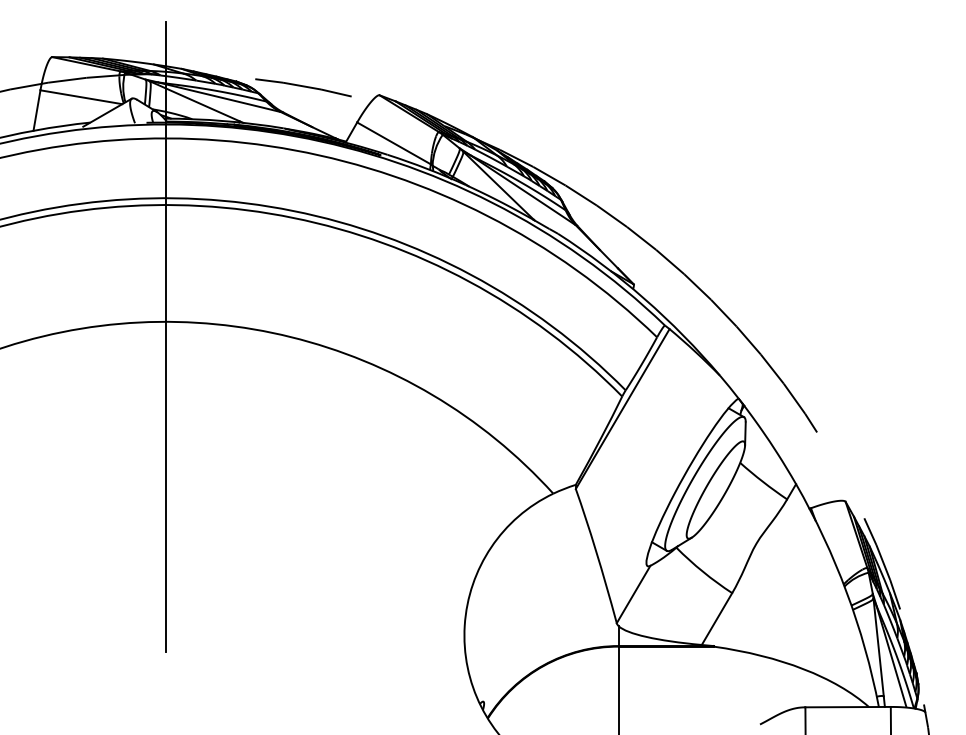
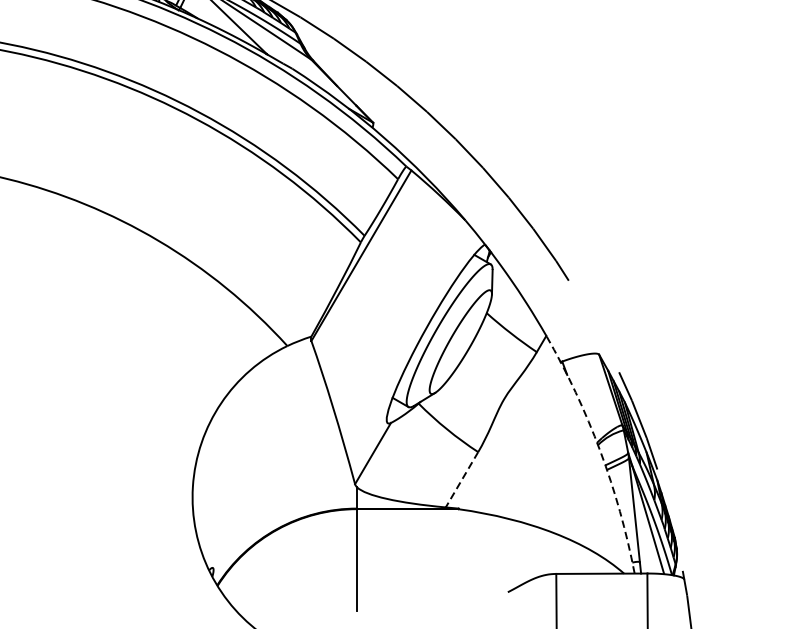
arc: (846, 592) -> (600, 451), solid -> dashed
line: (716, 619) -> (461, 480), solid -> dashed

